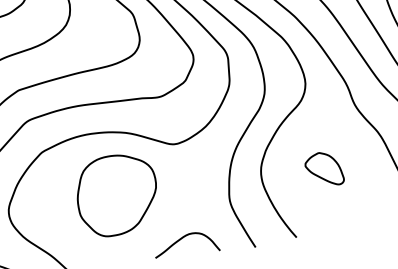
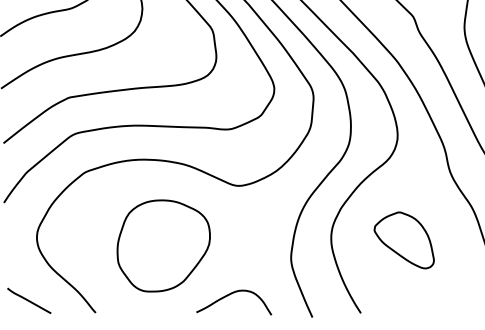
part: (323, 169) -> (403, 240), size x1.43
part: (117, 194) -> (163, 245), moved

